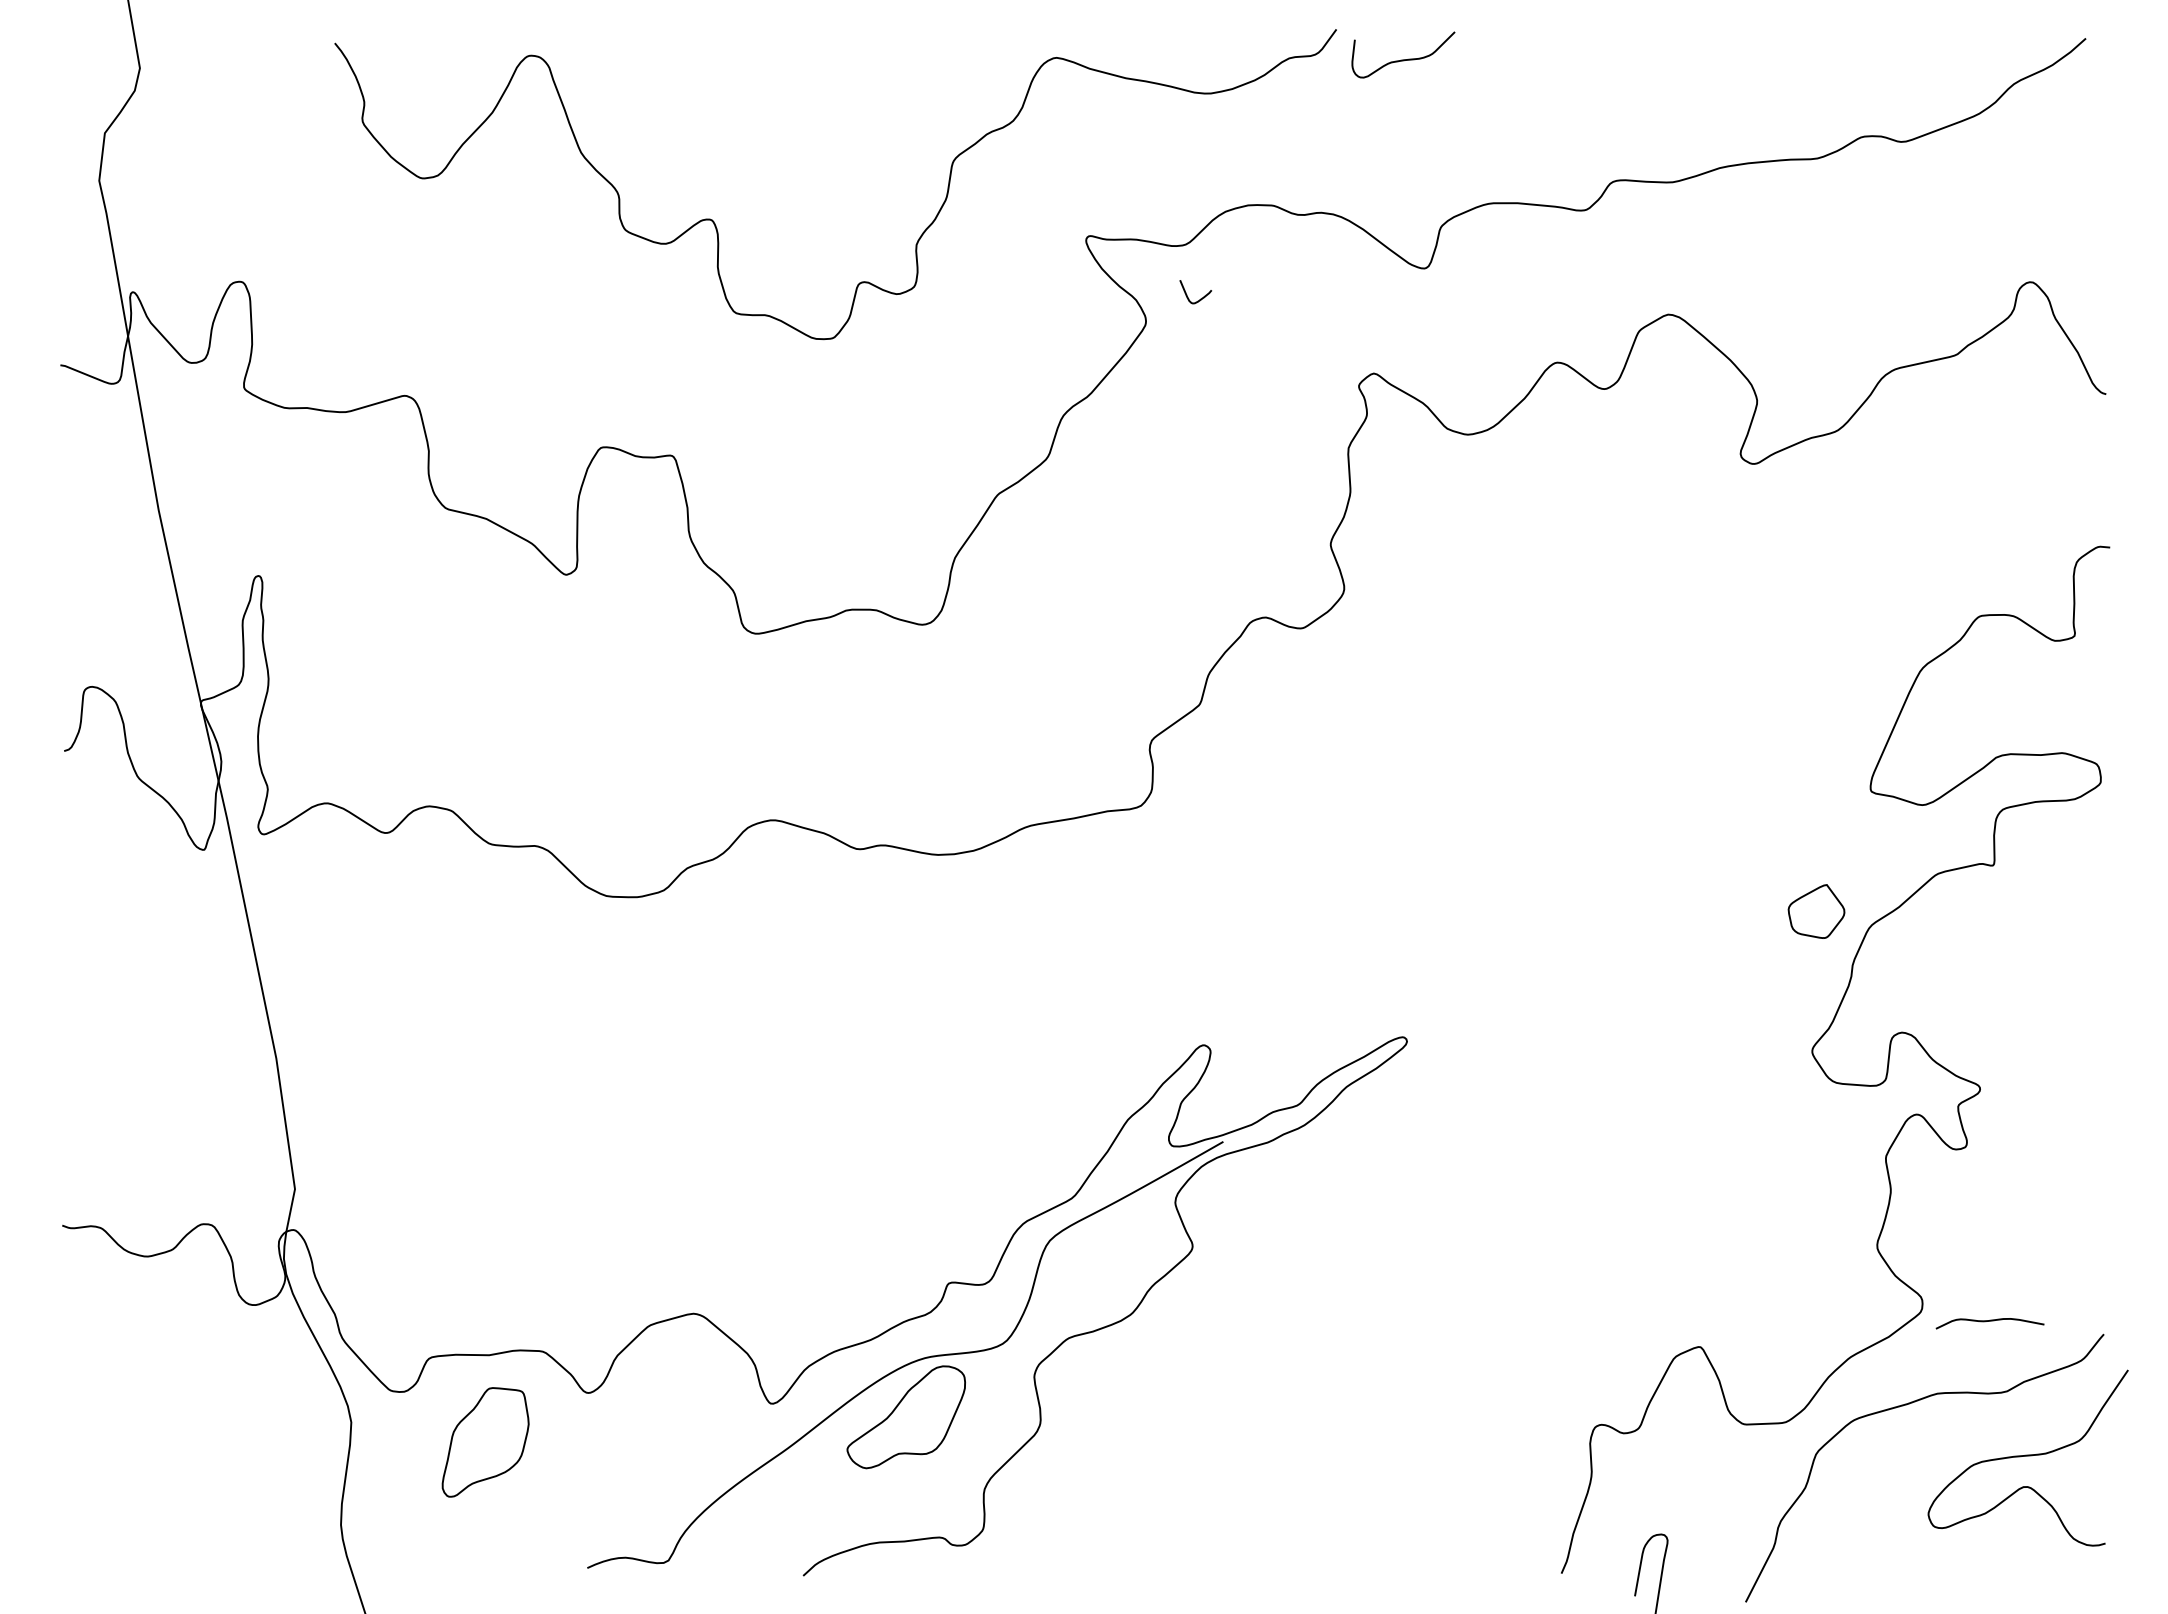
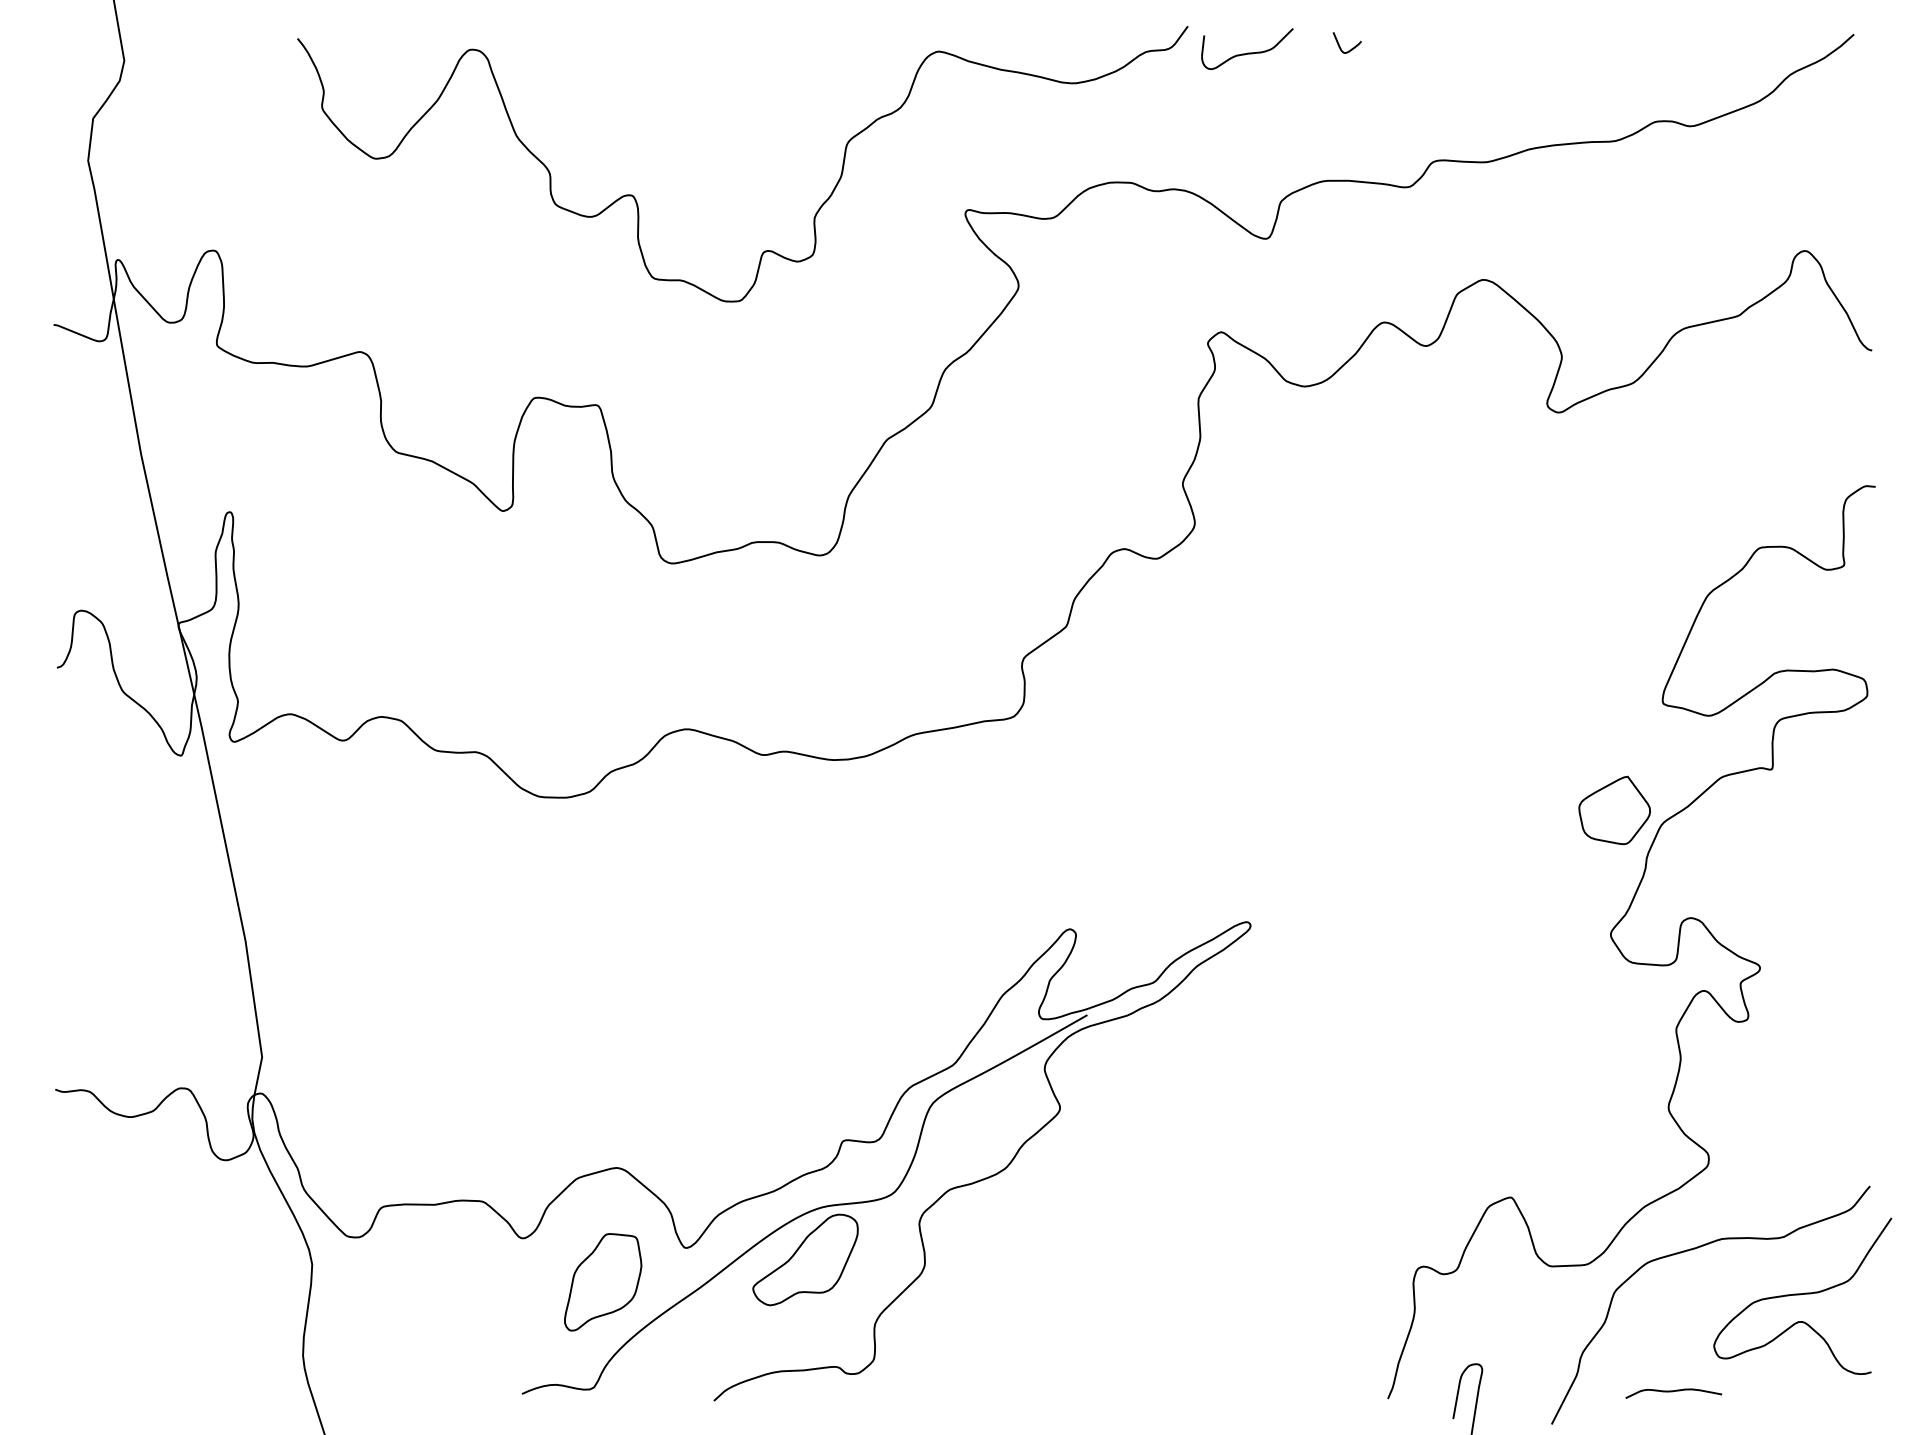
curve: (1200, 298) -> (1351, 48), moved
part: (1816, 911) -> (1614, 810), size x1.43
curve: (1989, 1321) -> (1673, 1391), moved
part: (485, 1442) -> (603, 1282), moved

